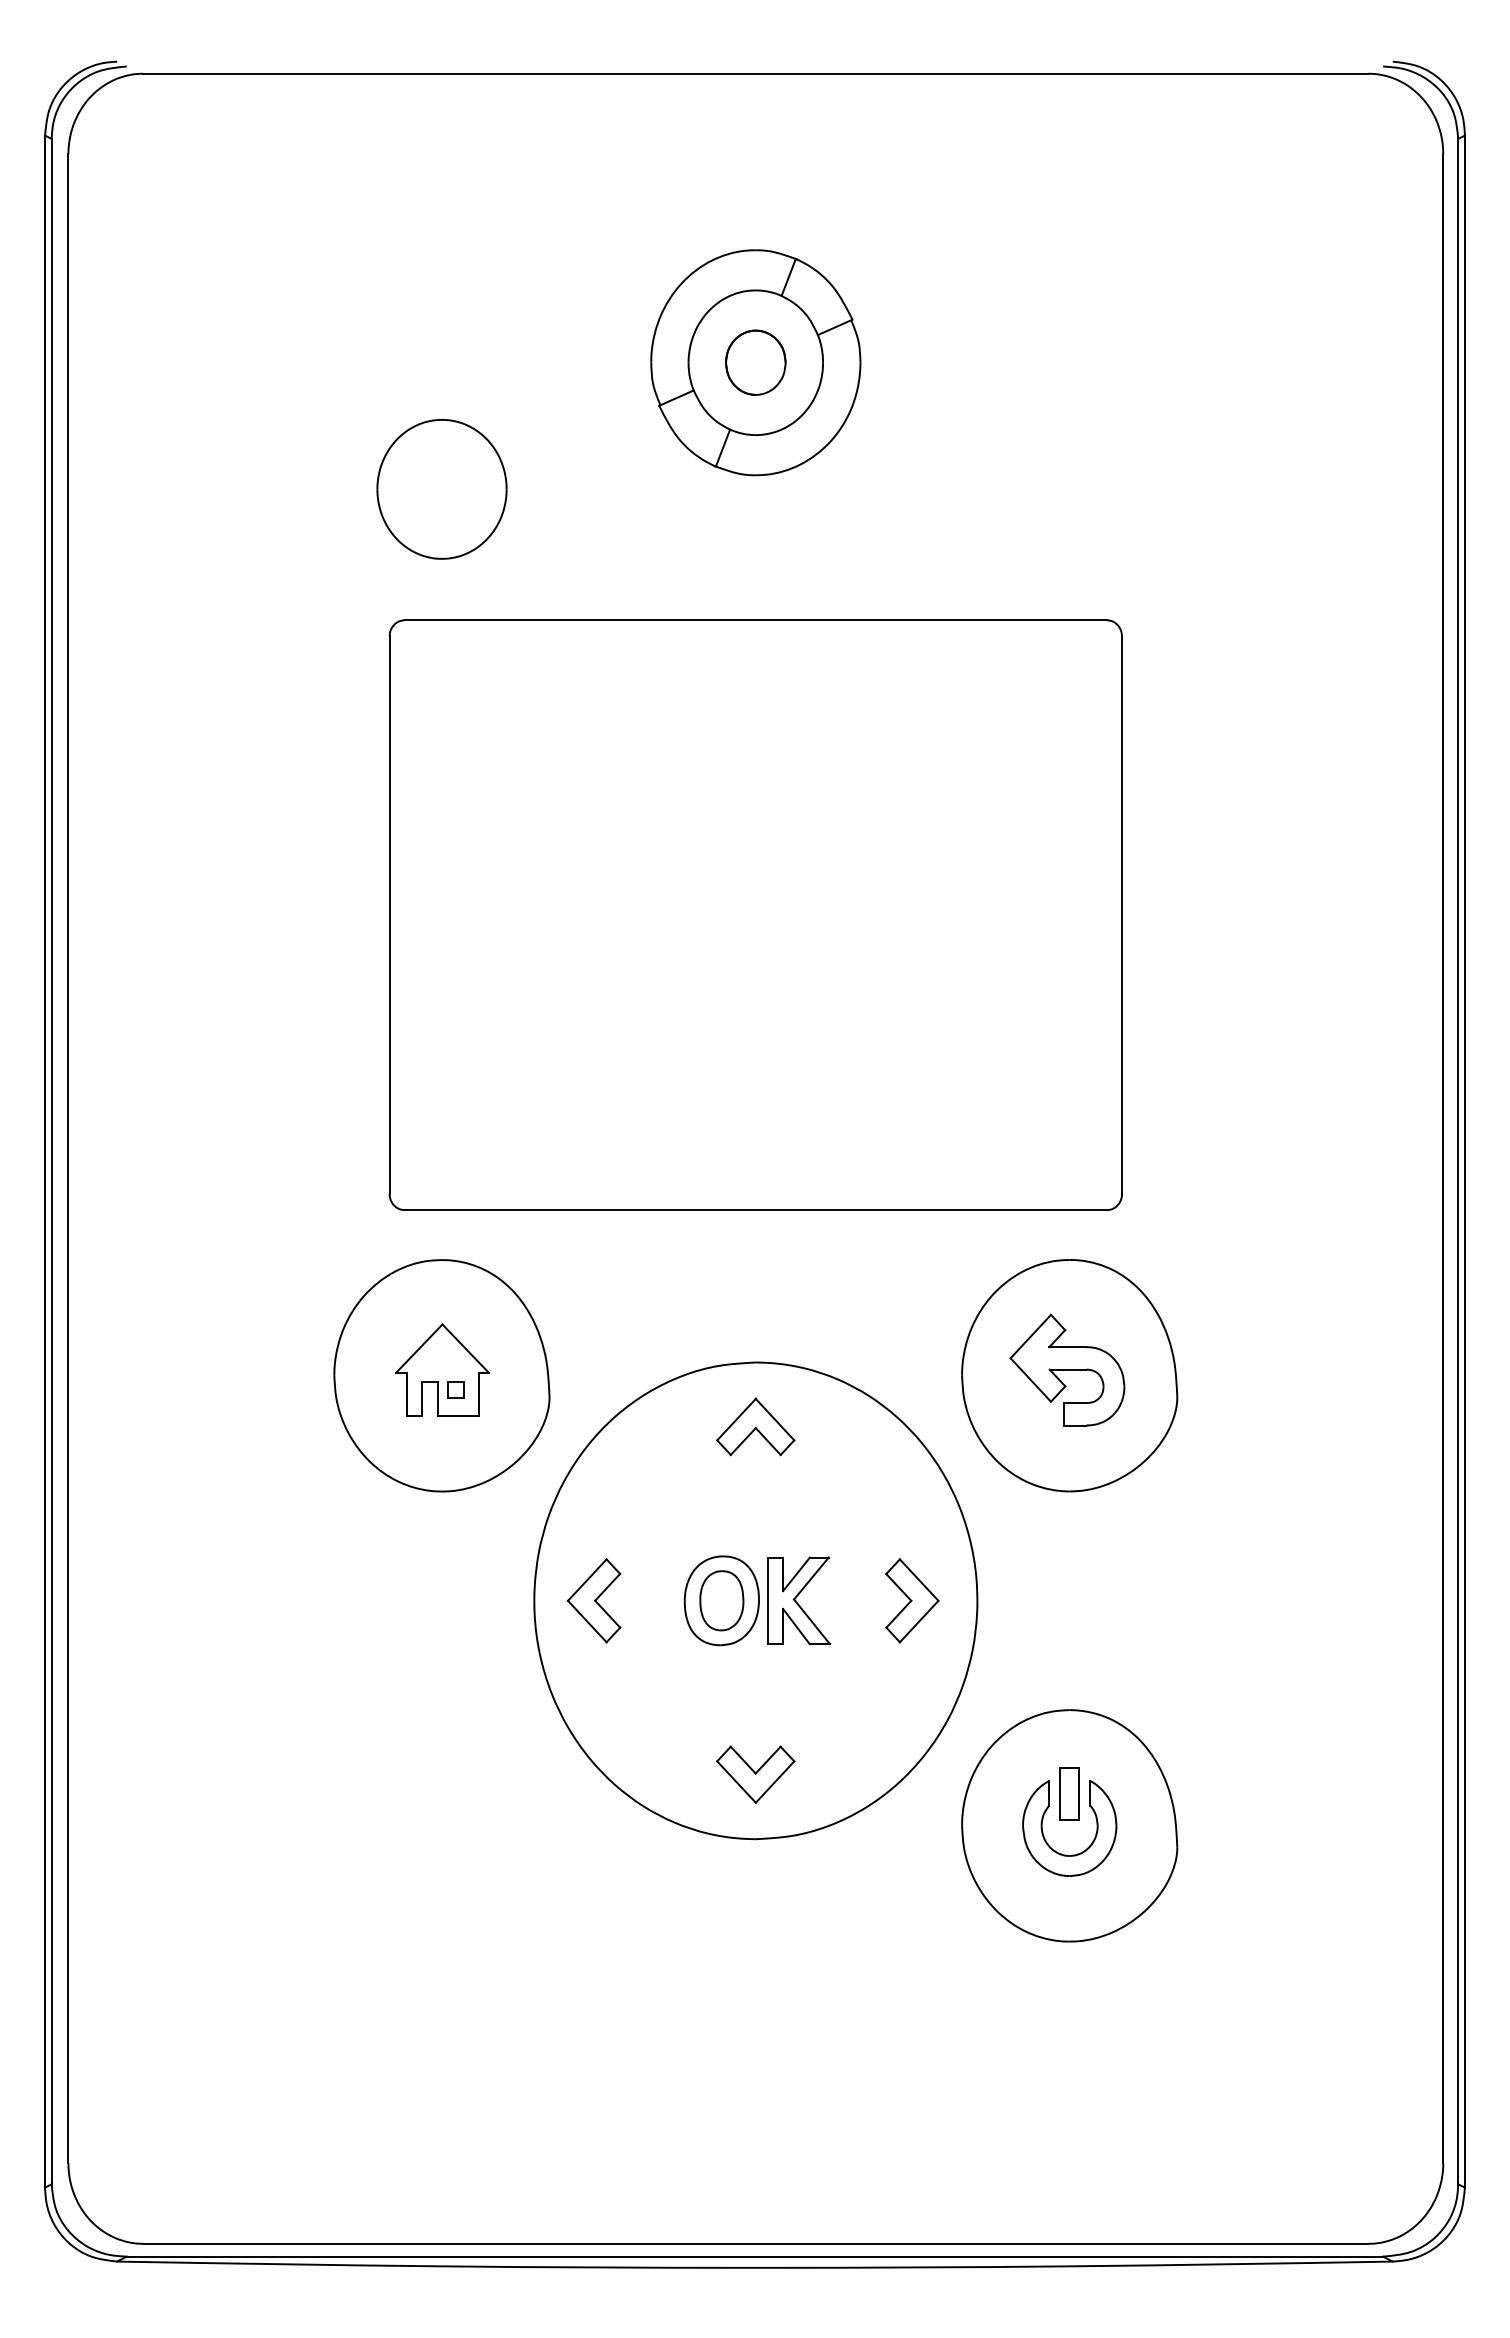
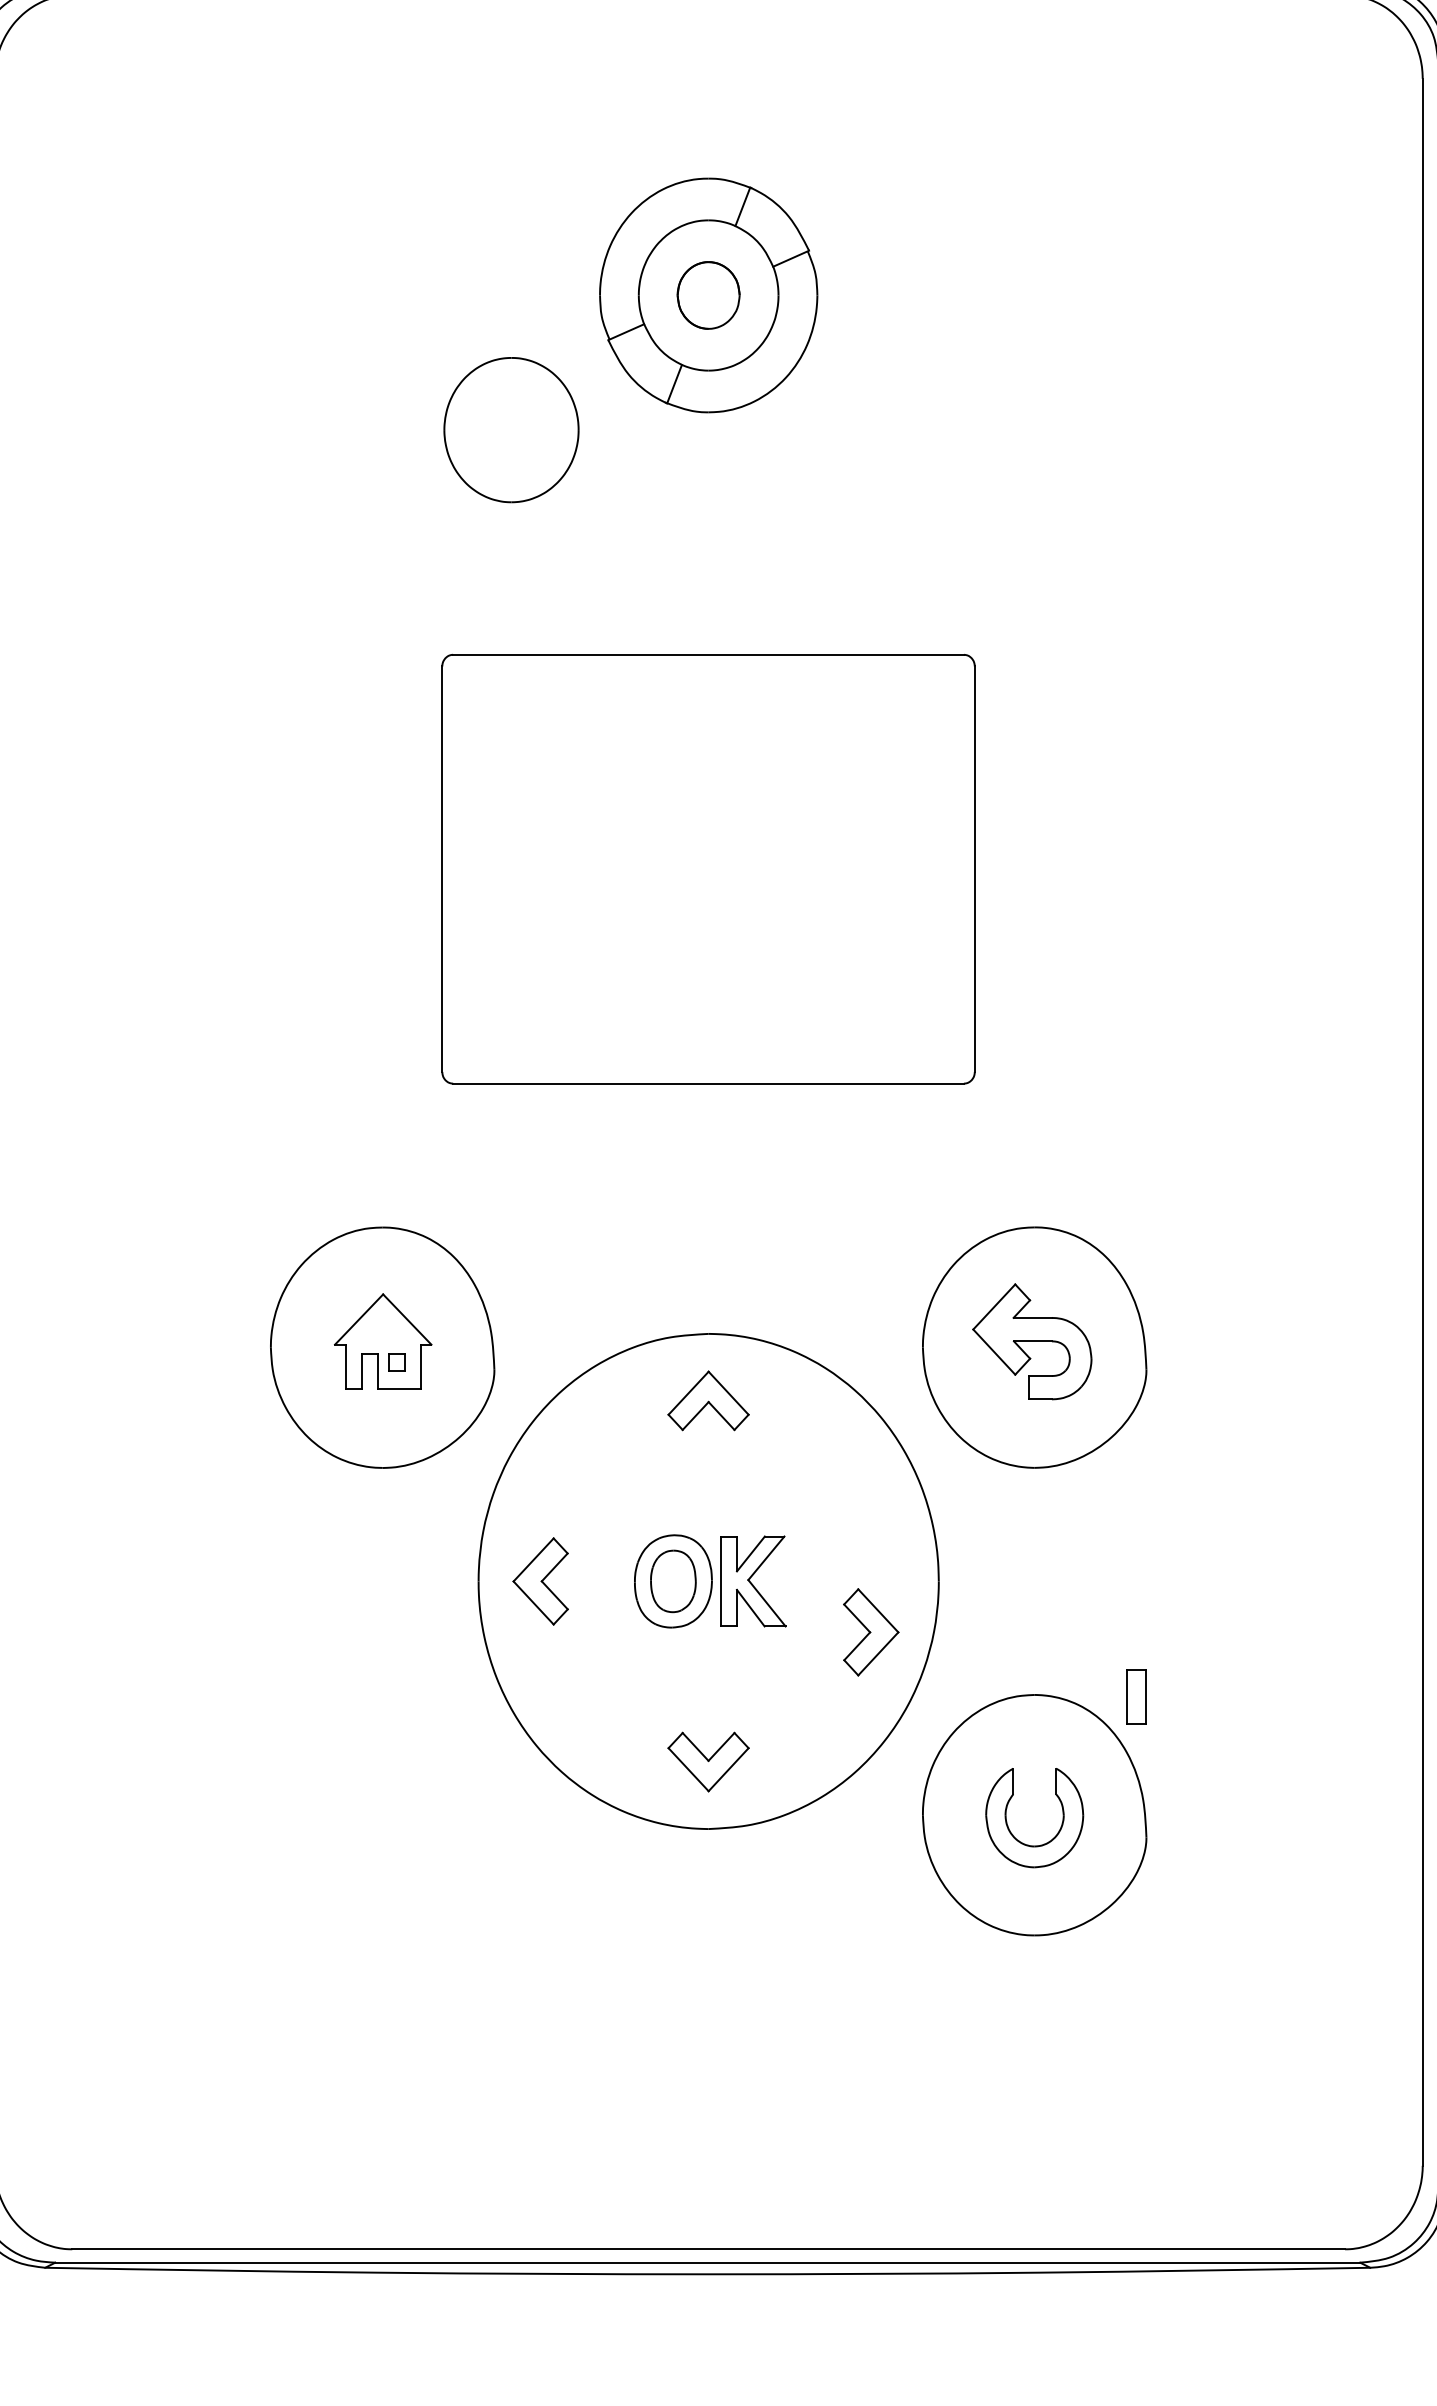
part: (441, 489) -> (510, 430), moved
part: (755, 914) -> (708, 868), size x0.7
part: (912, 1600) -> (871, 1632), moved
part: (1069, 1793) -> (1136, 1696), moved

